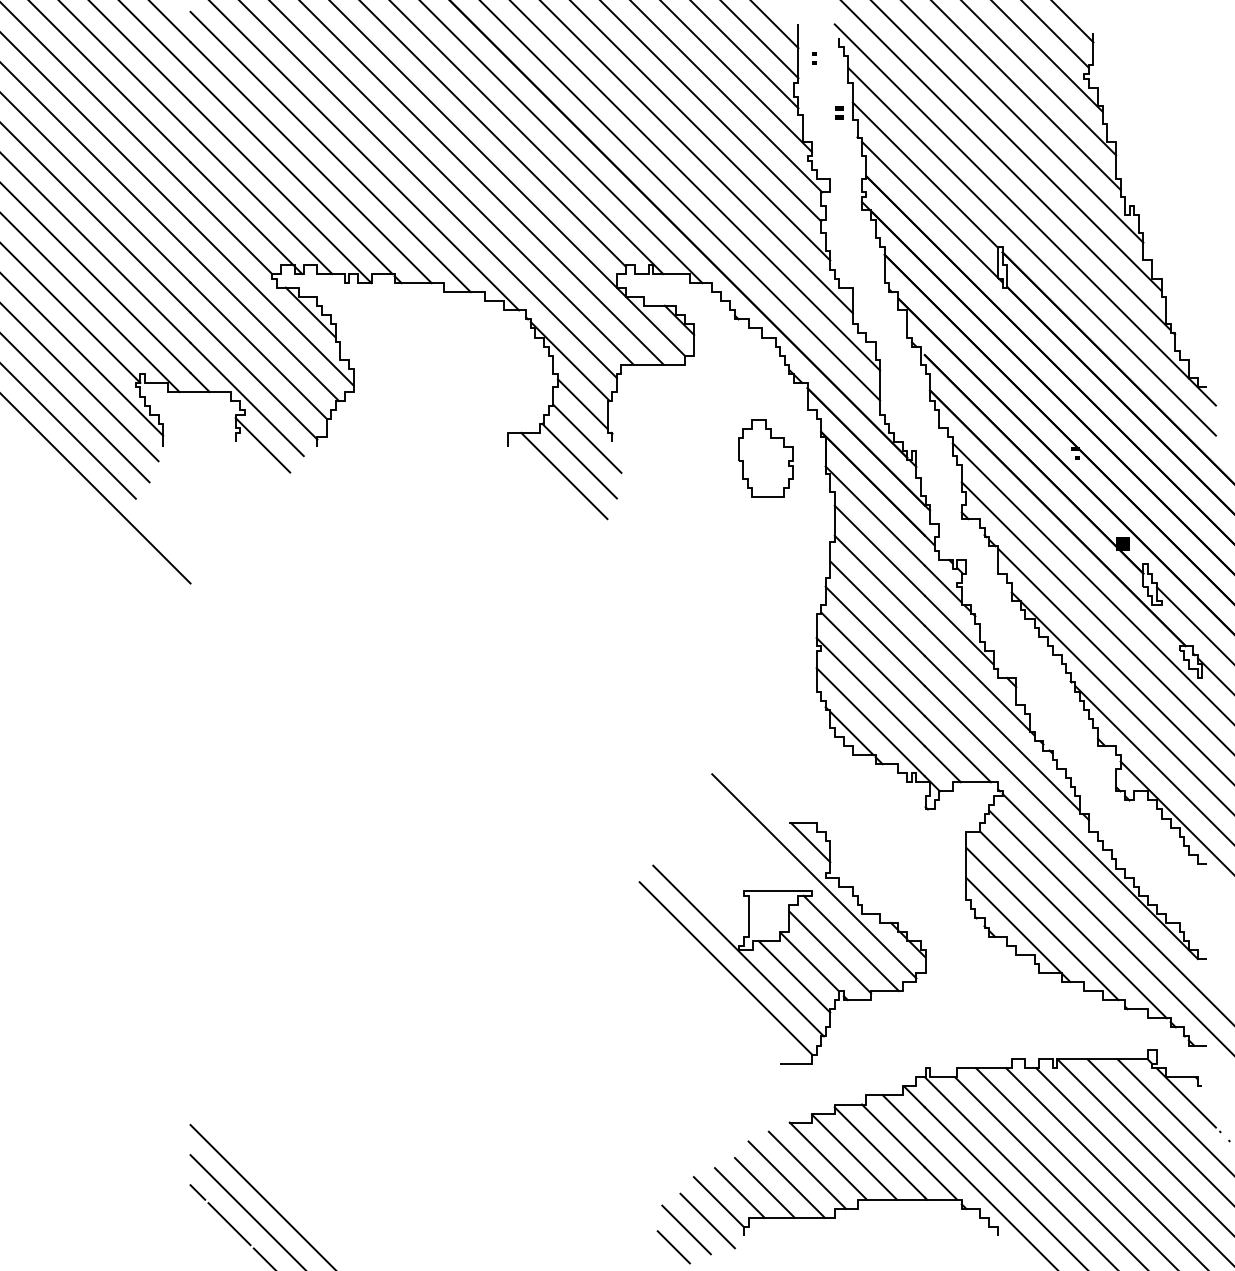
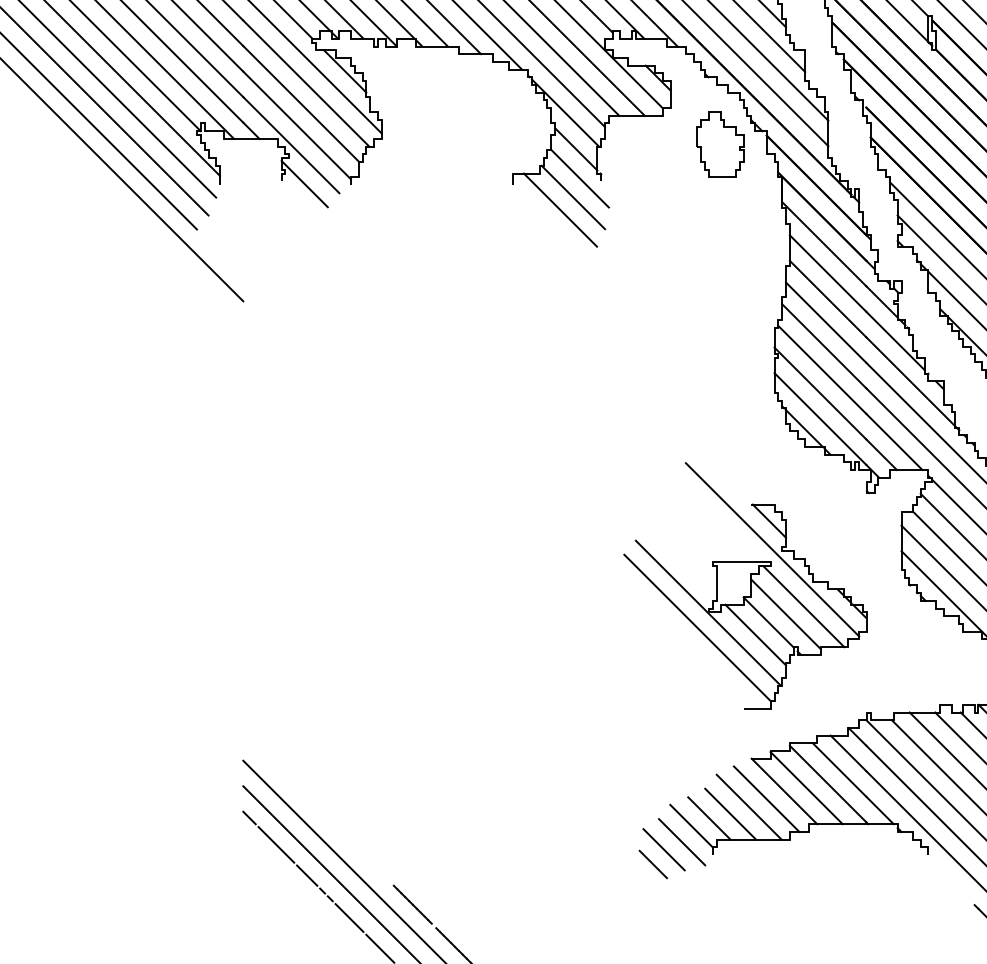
part: (765, 458) -> (720, 144), moved

